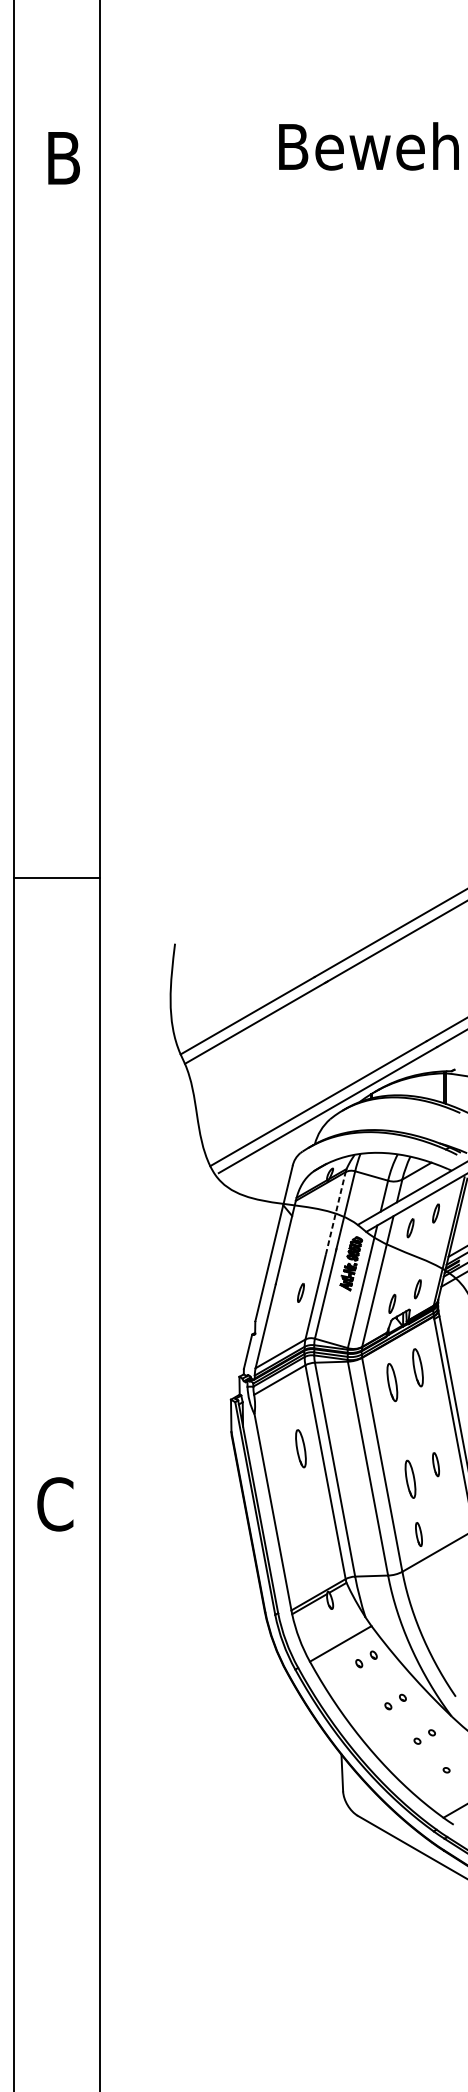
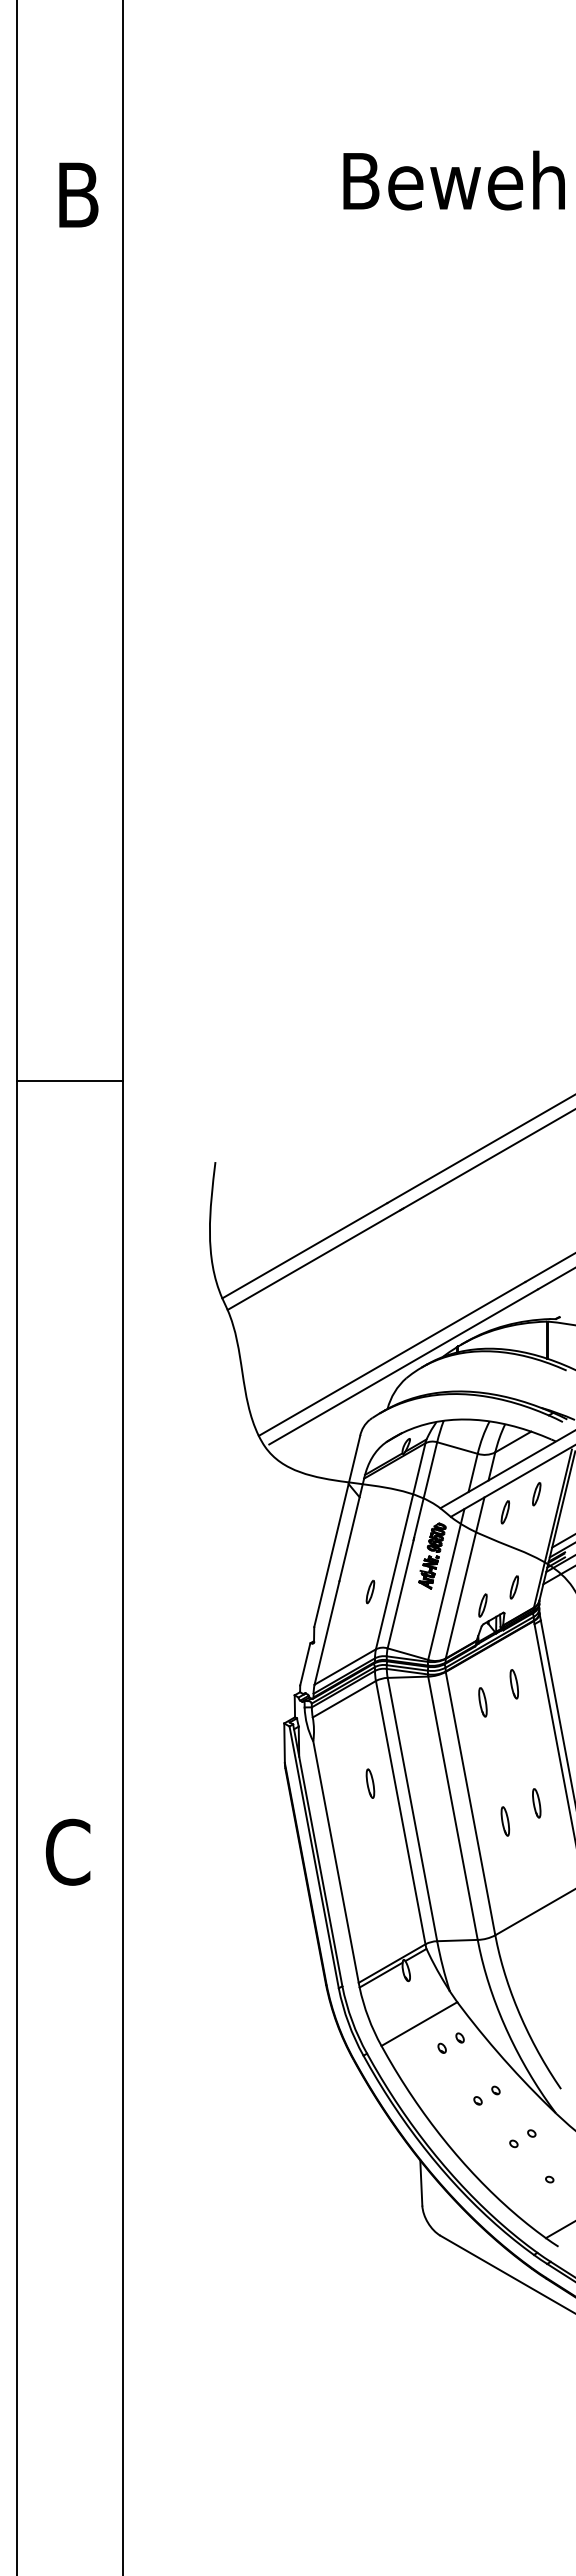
line: (335, 1212) -> (413, 1493), dashed -> solid
part: (417, 1368) -> (513, 1684), size x0.62
part: (391, 1382) -> (482, 1702), size x0.62
part: (301, 1448) -> (370, 1783), size x0.62
part: (410, 1479) -> (505, 1821), size x0.62
part: (418, 1534) -> (515, 1889), removed

